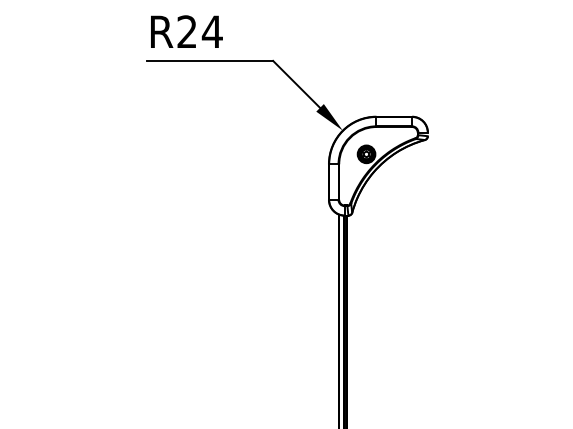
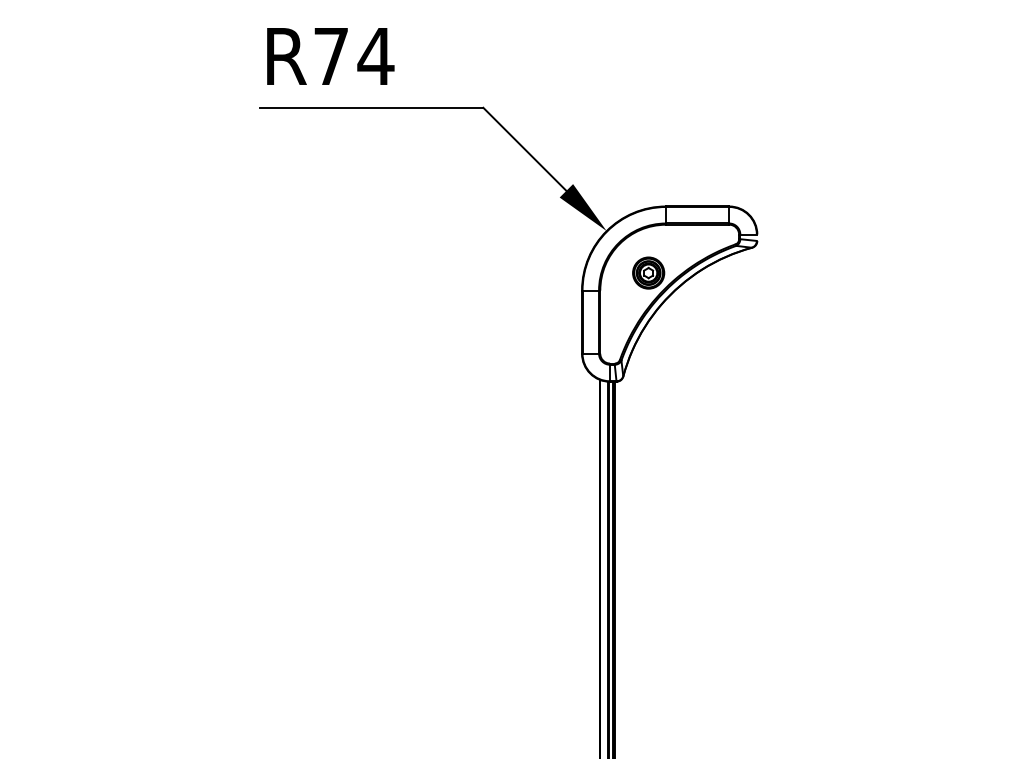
text: (186, 31) -> (330, 55), R24 -> R74

